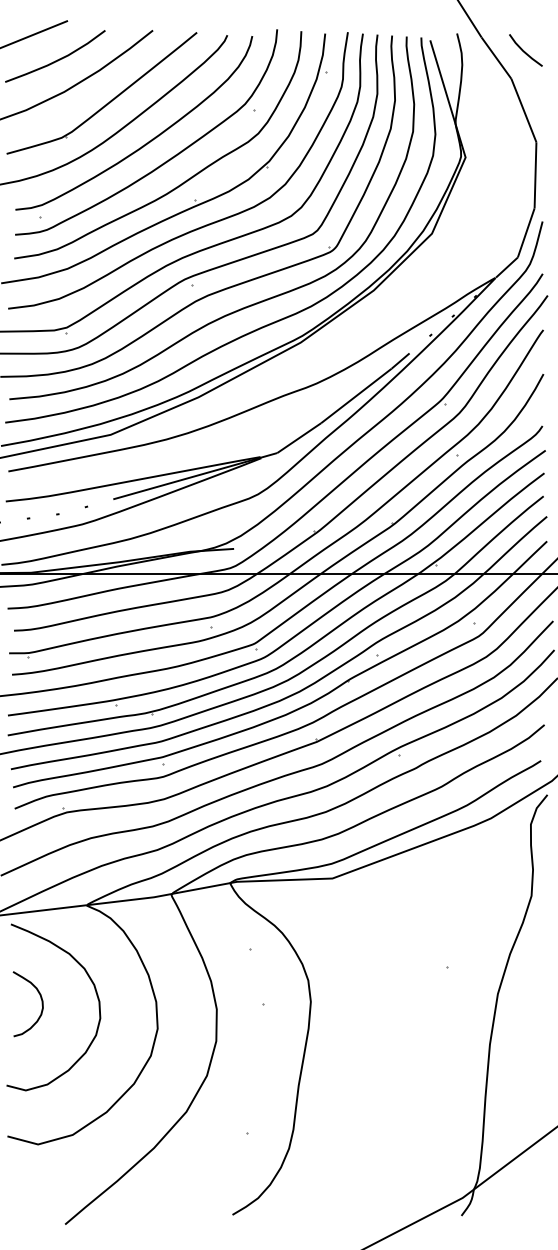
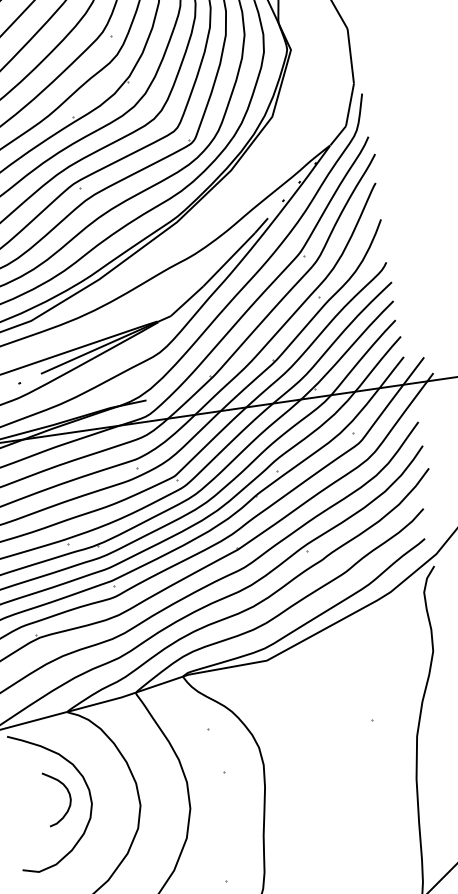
curve: (41, 1004) -> (69, 796), moved

